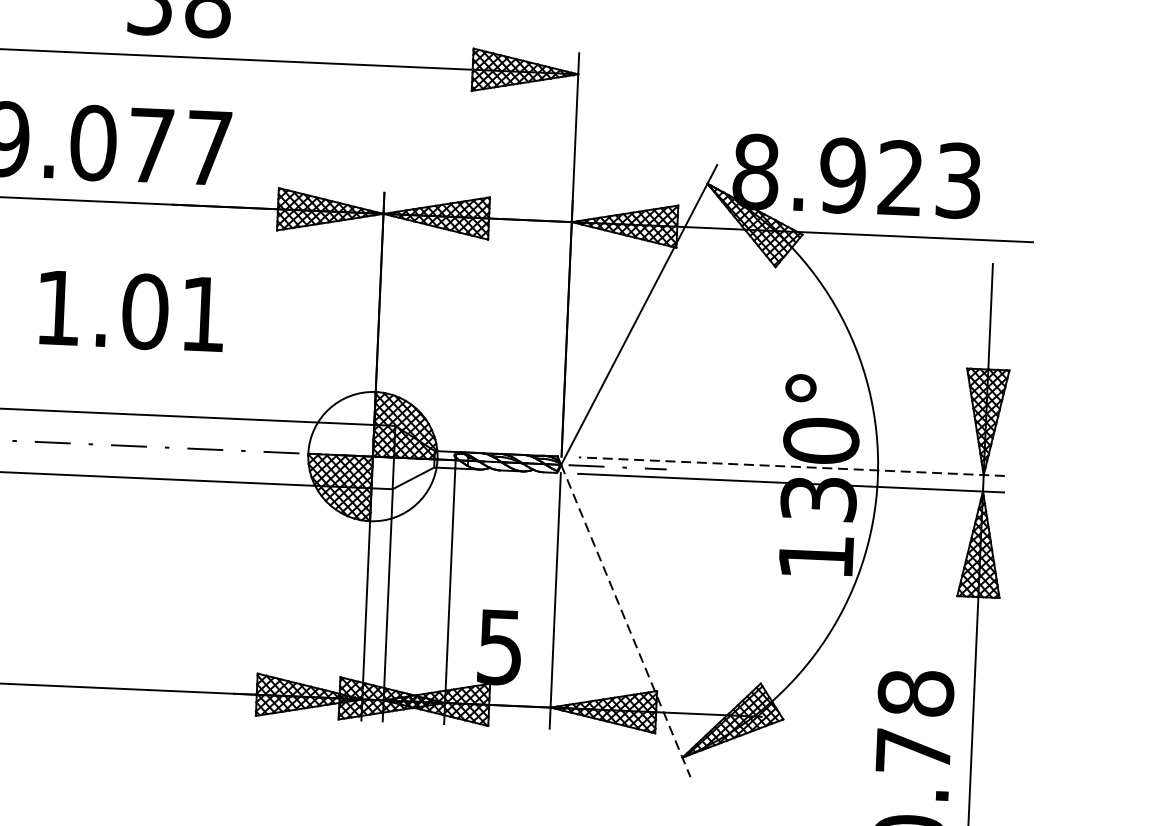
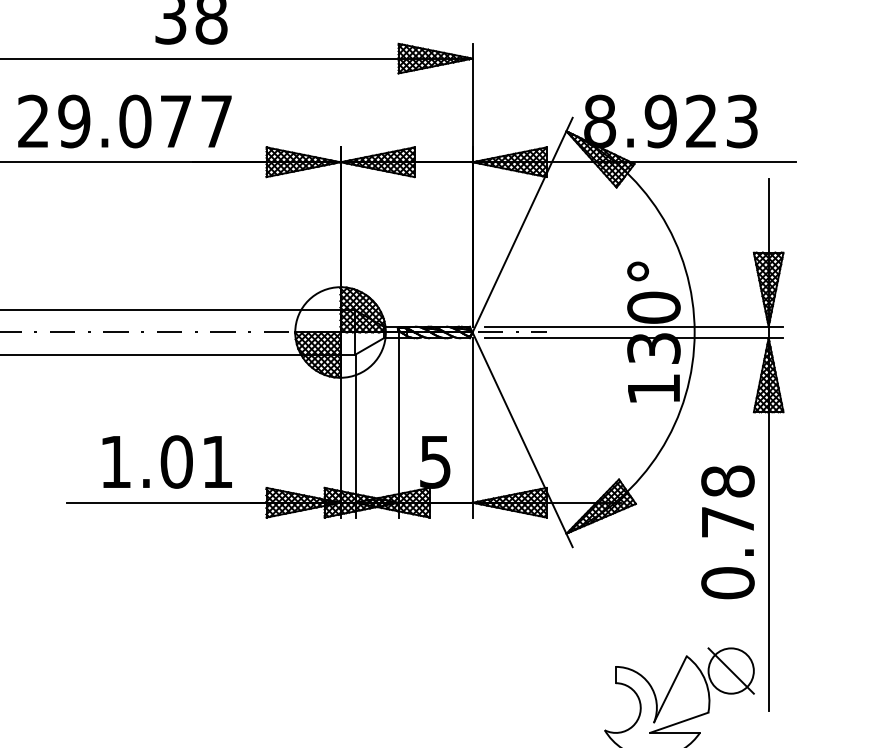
text: (130, 310) -> (166, 461), moved
line: (790, 466) -> (633, 326), dashed -> solid
line: (625, 621) -> (522, 440), dashed -> solid

